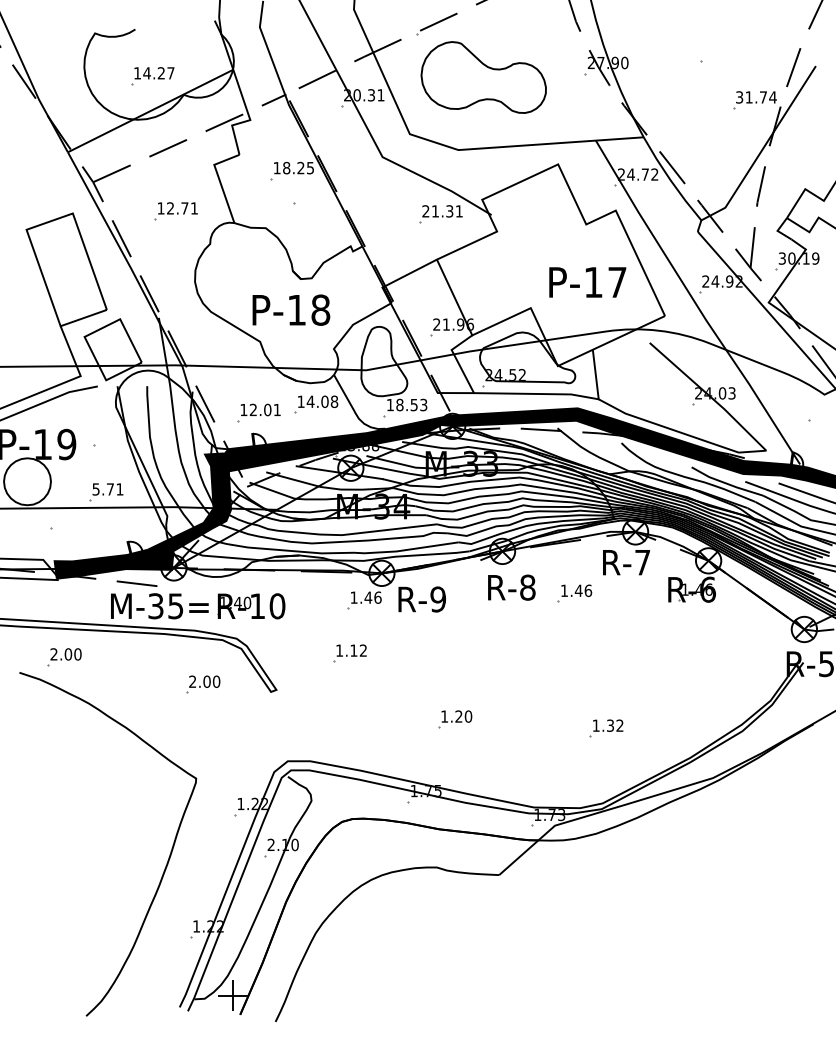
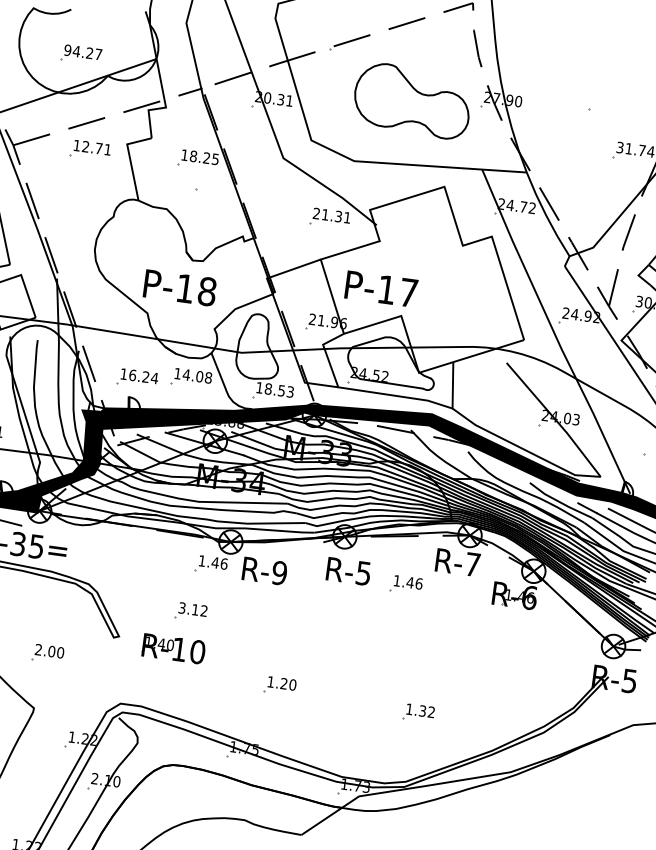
text: (137, 73) -> (67, 50), 14.27 -> 94.27
part: (483, 77) -> (412, 100), moved
part: (175, 211) -> (89, 150), moved
text: (587, 282) -> (381, 289), moved
text: (265, 409) -> (143, 376), 12.01 -> 16.24
text: (527, 587) -> (363, 573), R-8 -> R-5
part: (251, 606) -> (173, 649), moved
text: (339, 650) -> (182, 607), 1.12 -> 3.12
part: (203, 684) -> (48, 653), moved

